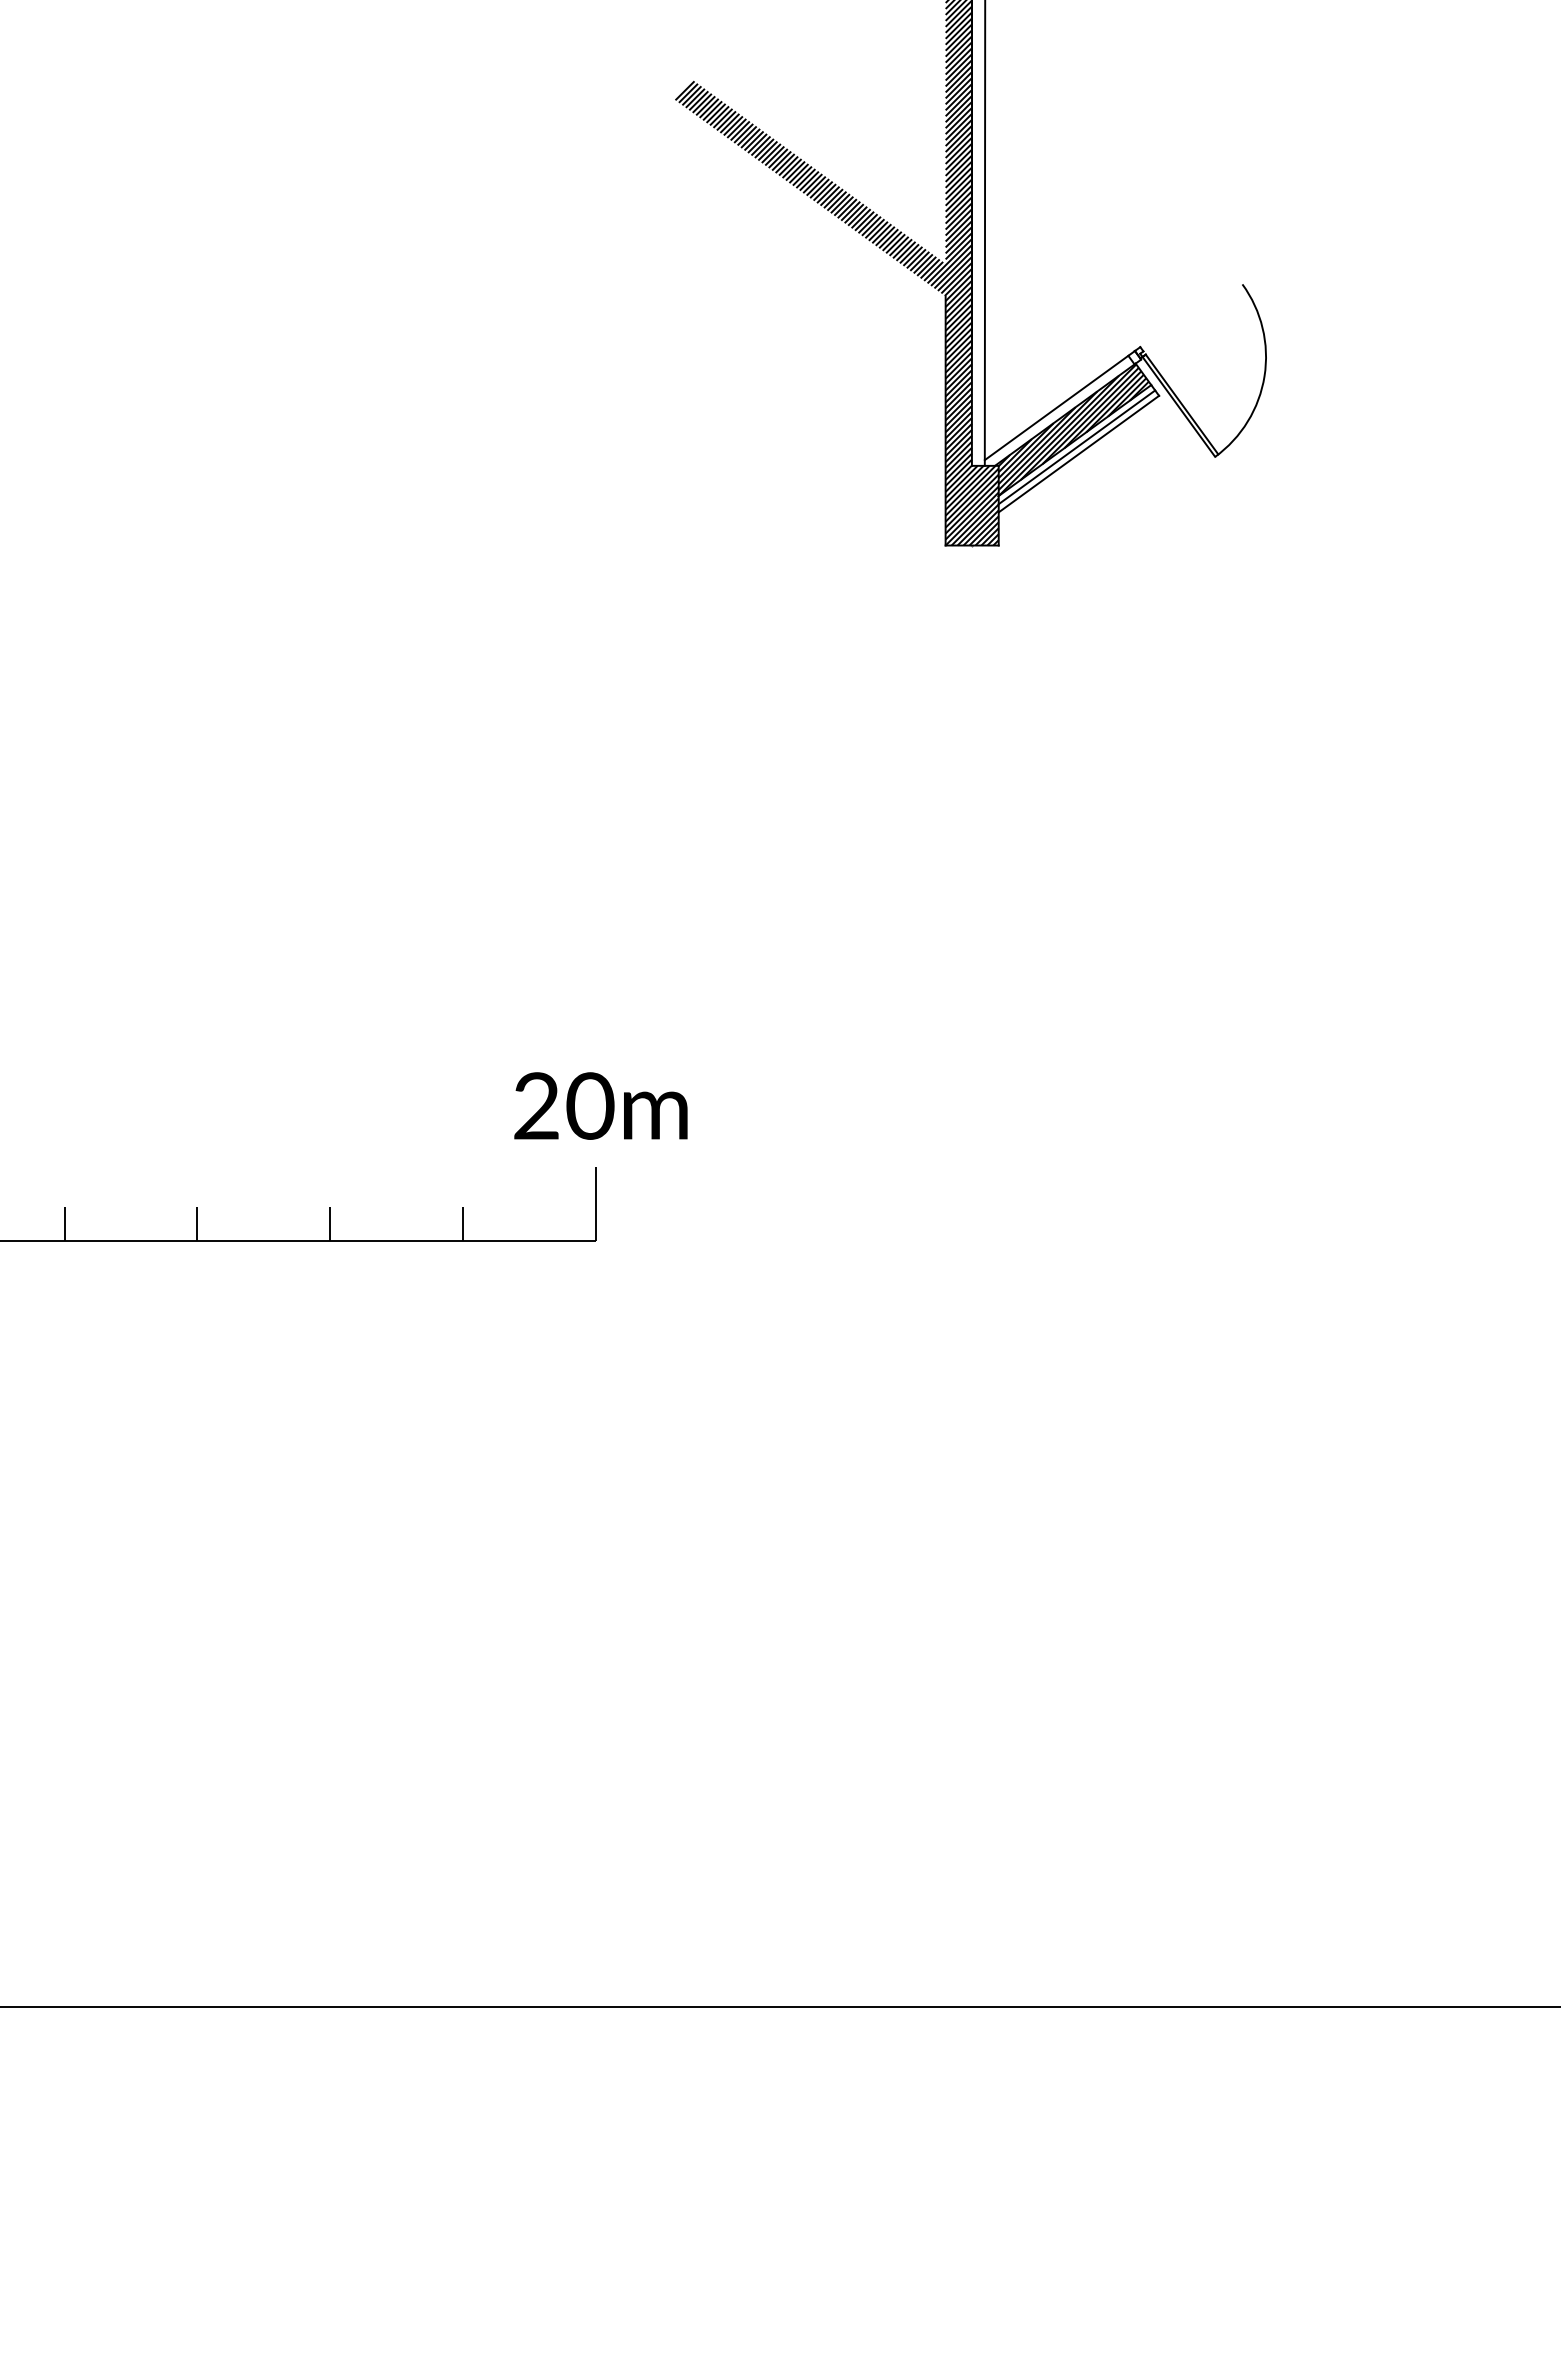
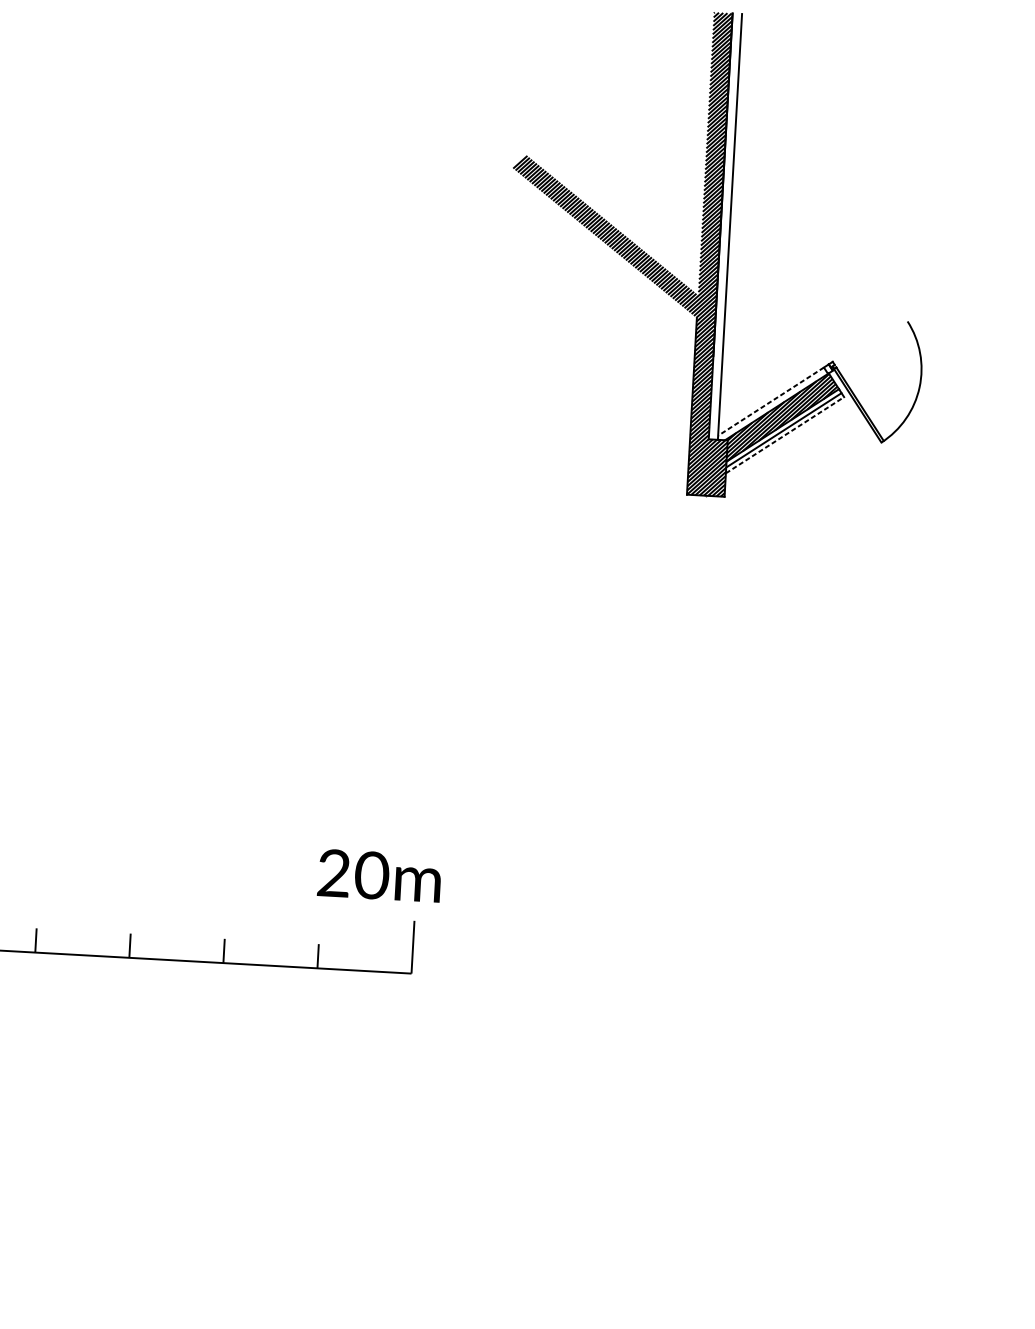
line: (1056, 407) -> (770, 401), solid -> dashed
line: (1079, 453) -> (785, 434), solid -> dashed
text: (600, 1105) -> (379, 875), moved

